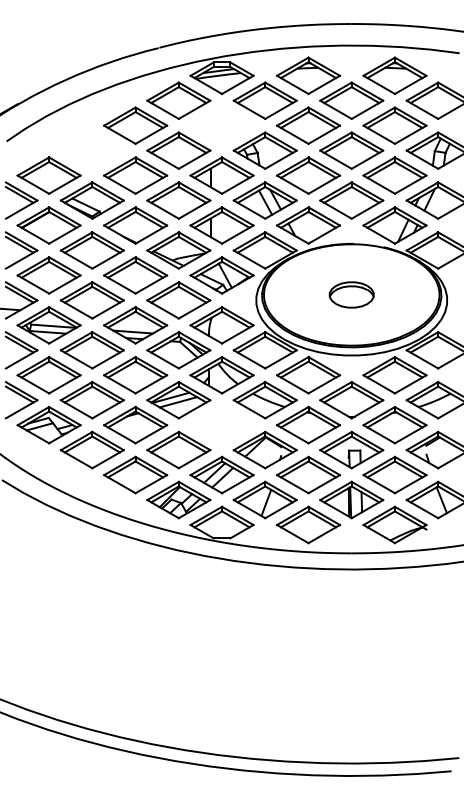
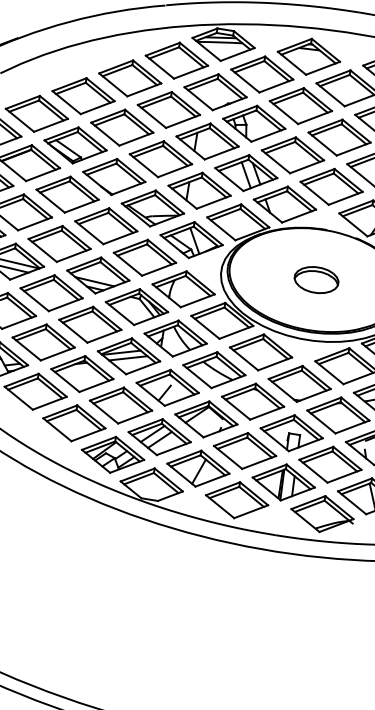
part: (221, 125) -> (215, 91), added
part: (91, 150) -> (82, 95), added
part: (221, 425) -> (167, 388), added

